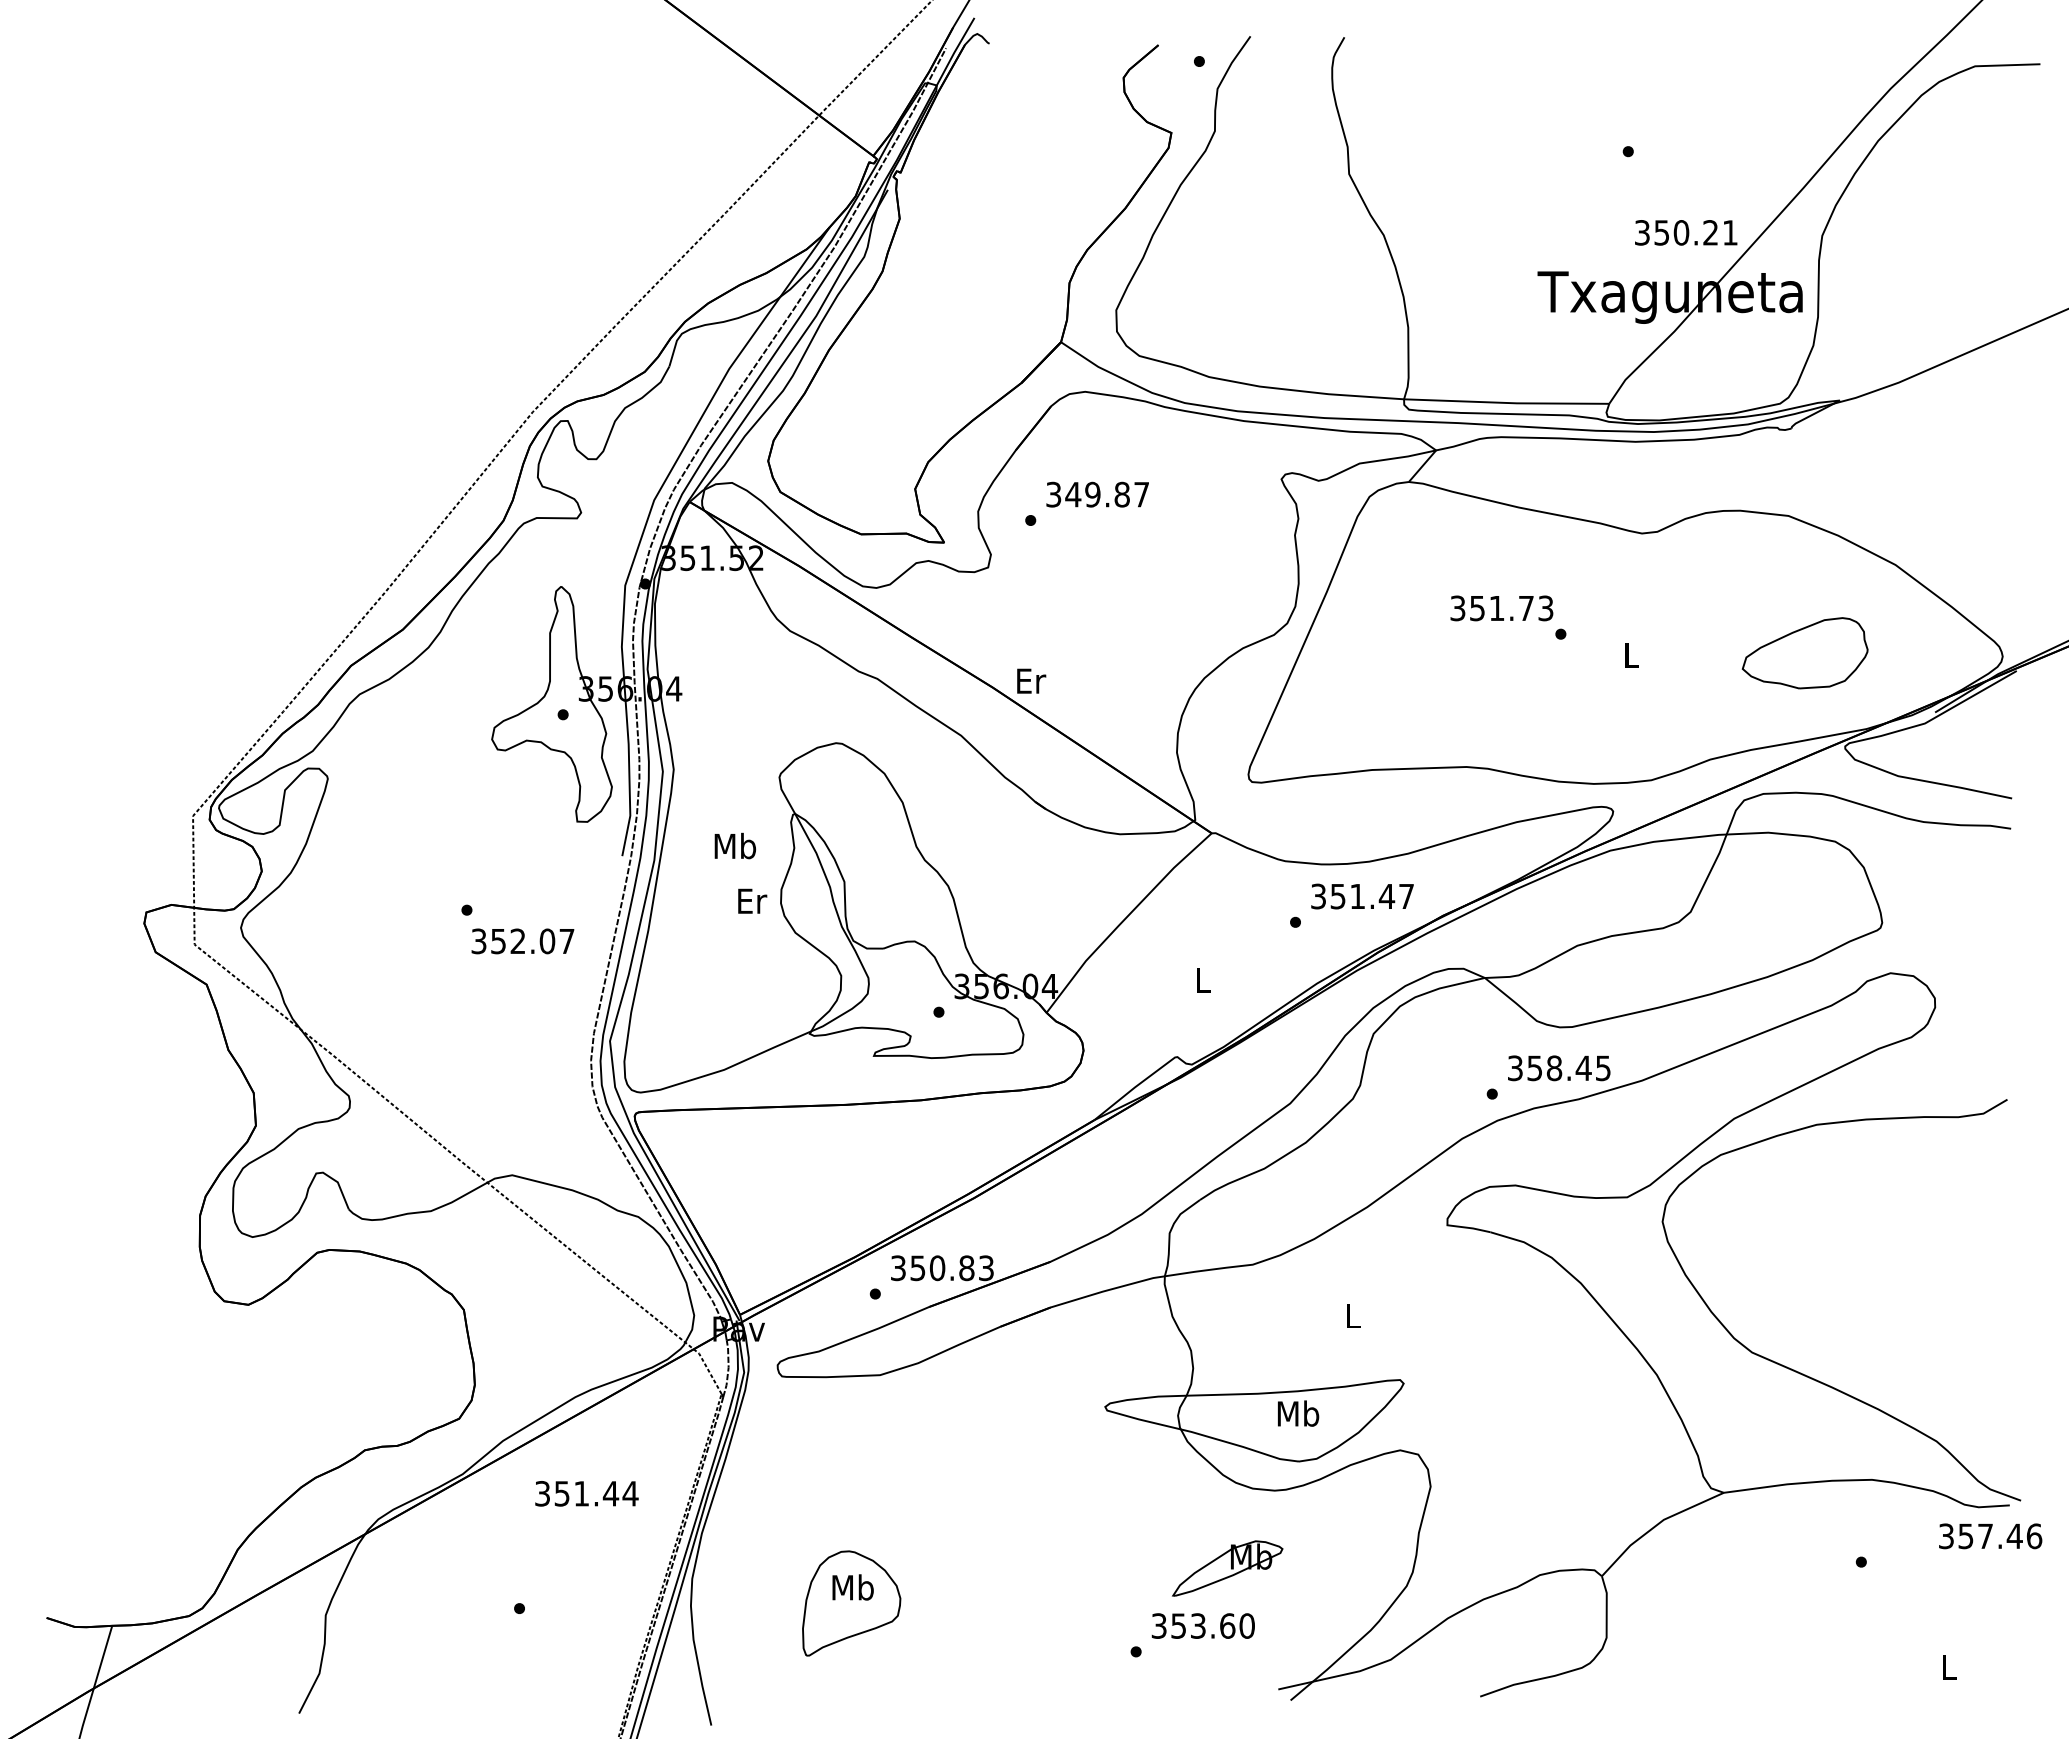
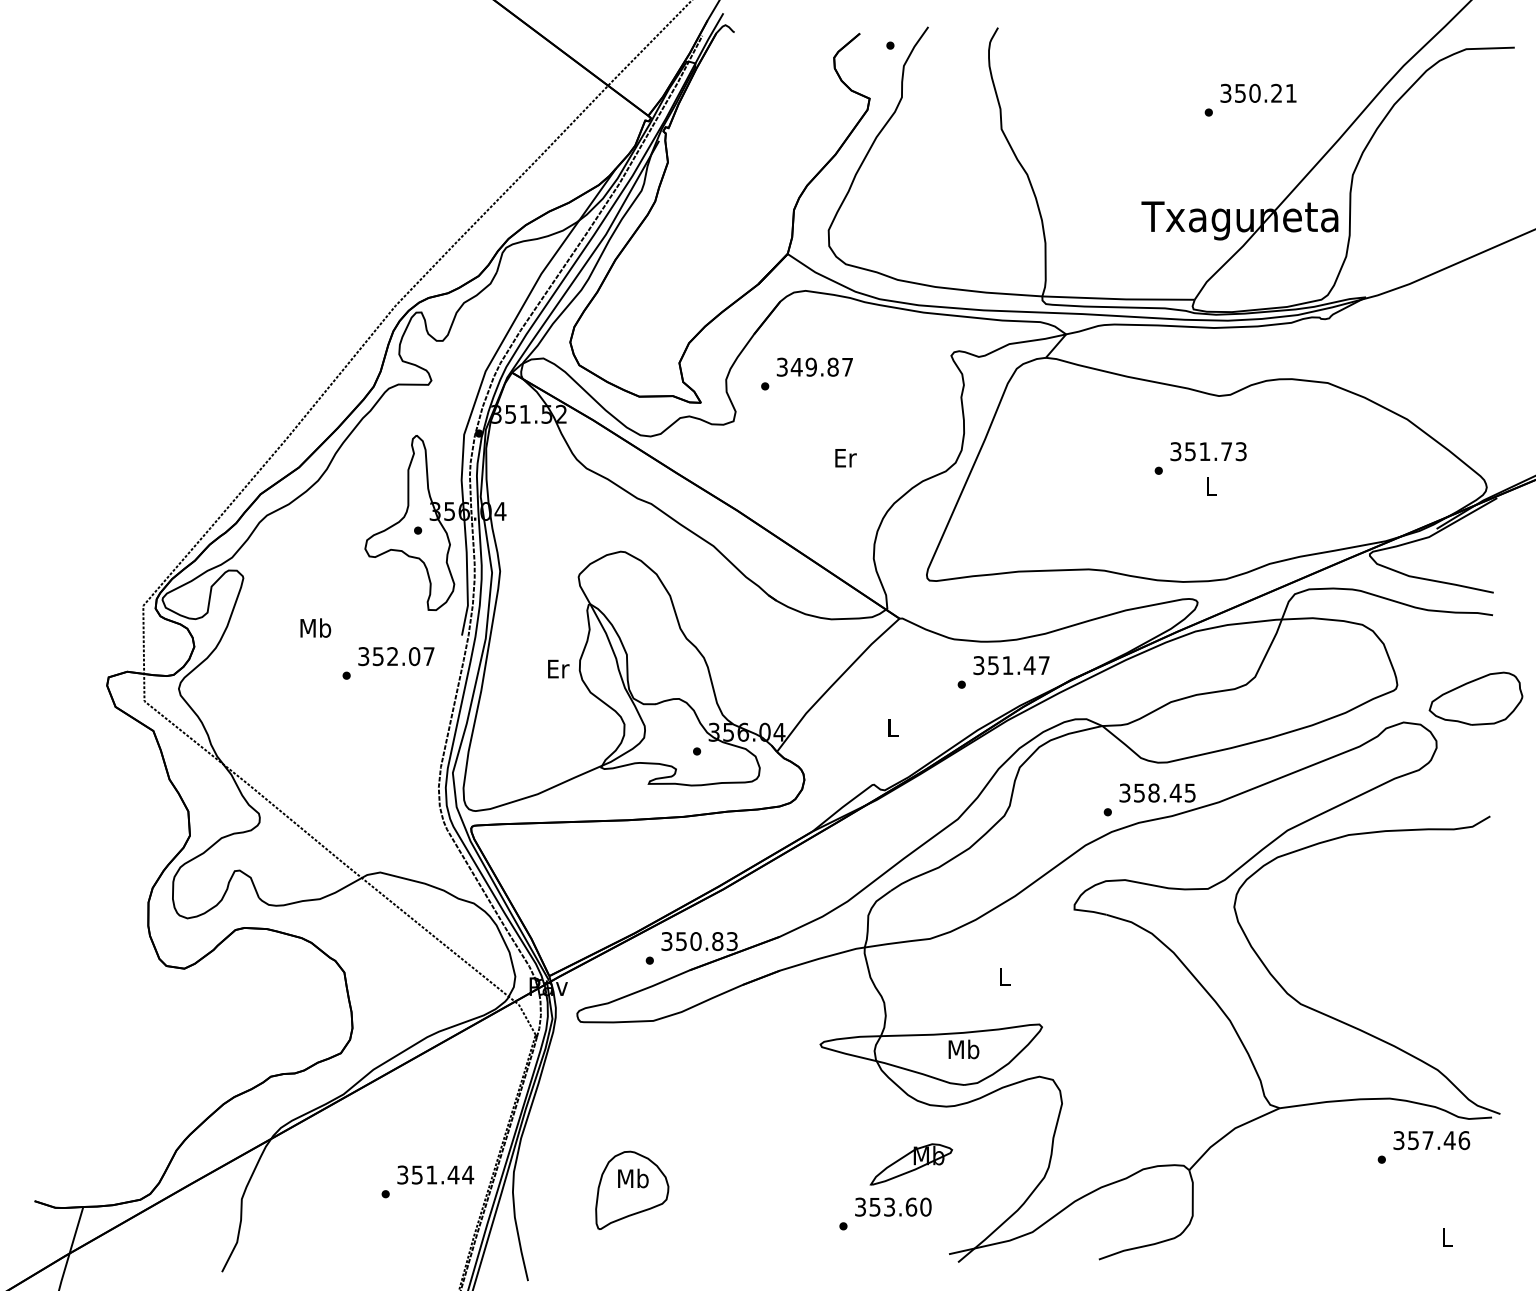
text: (1686, 232) -> (1258, 93), moved
text: (1501, 608) -> (1208, 451), moved
part: (1804, 653) -> (1475, 698), moved
text: (1031, 680) -> (845, 457), moved
text: (735, 845) -> (315, 627), moved
text: (522, 941) -> (396, 656), moved
text: (586, 1493) -> (435, 1174), moved
text: (1990, 1536) -> (1431, 1140), moved

